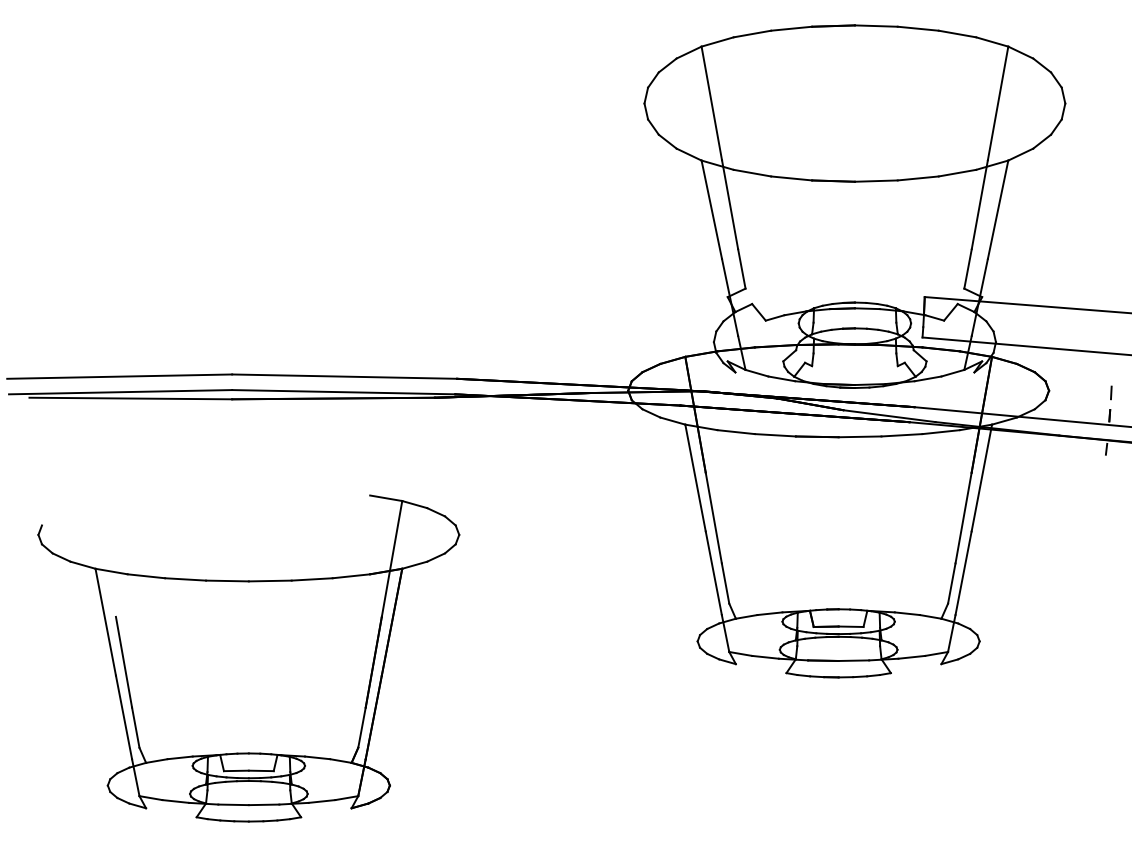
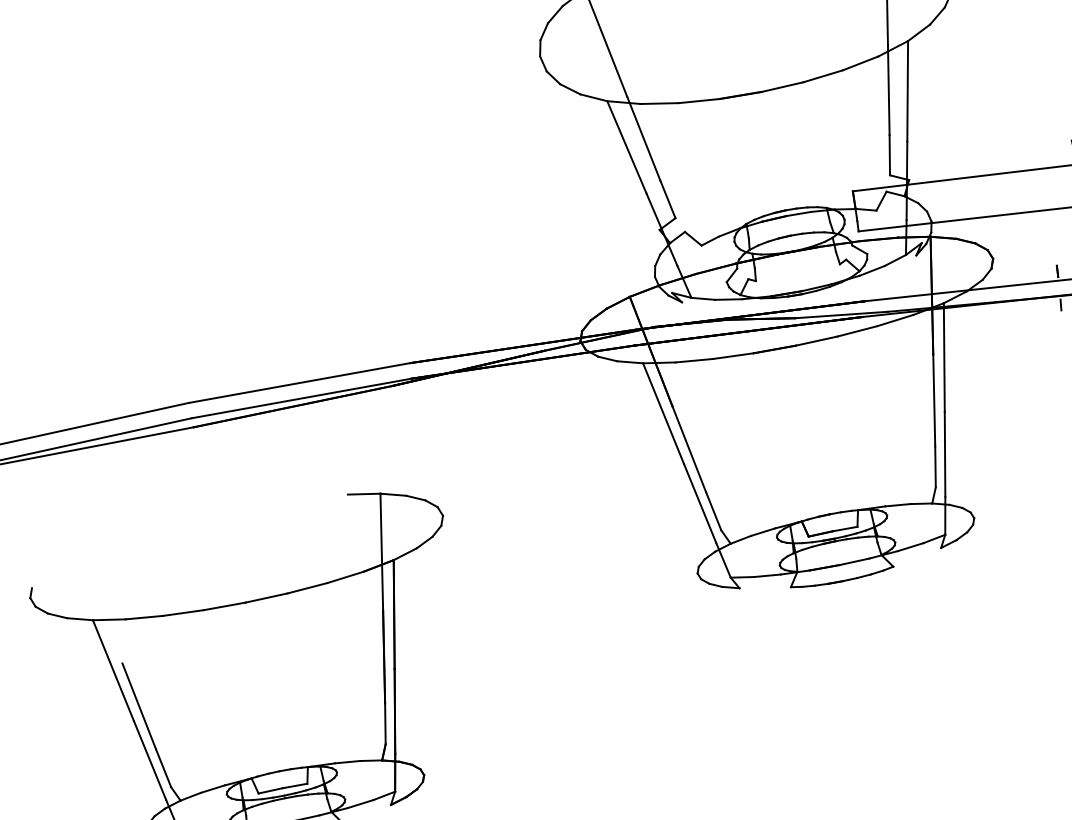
line: (1111, 392) -> (1054, 248), removed

